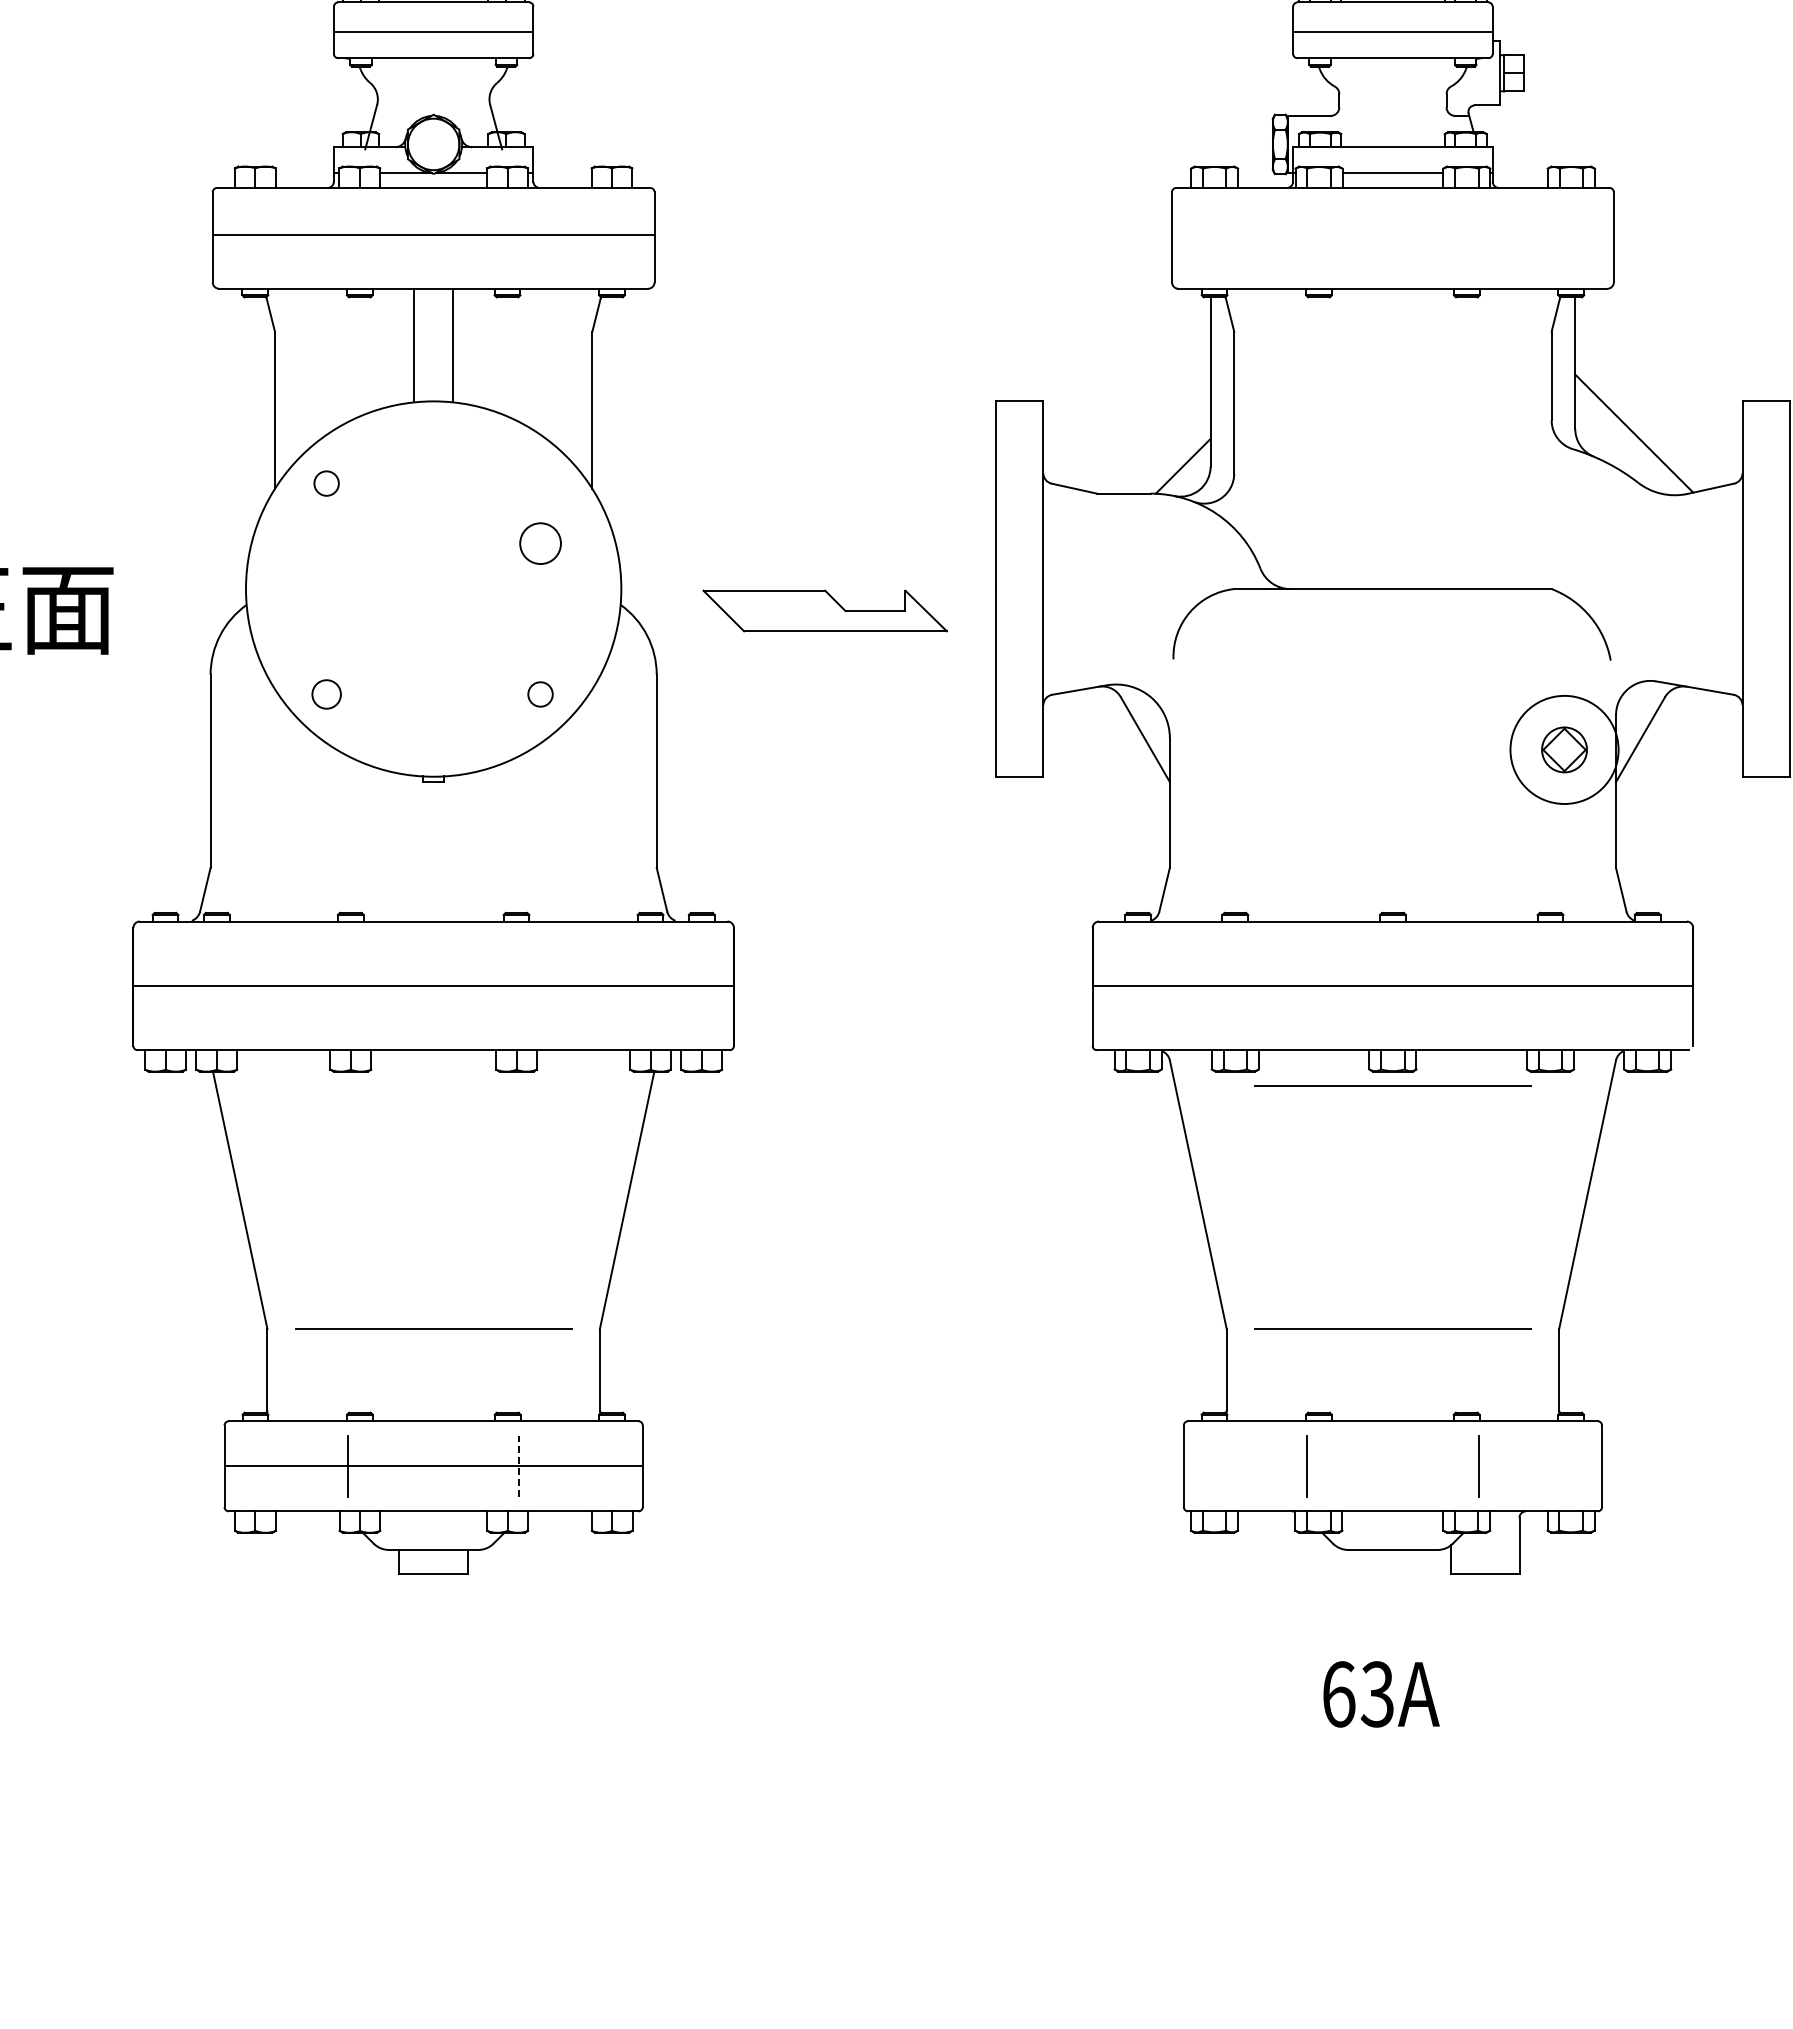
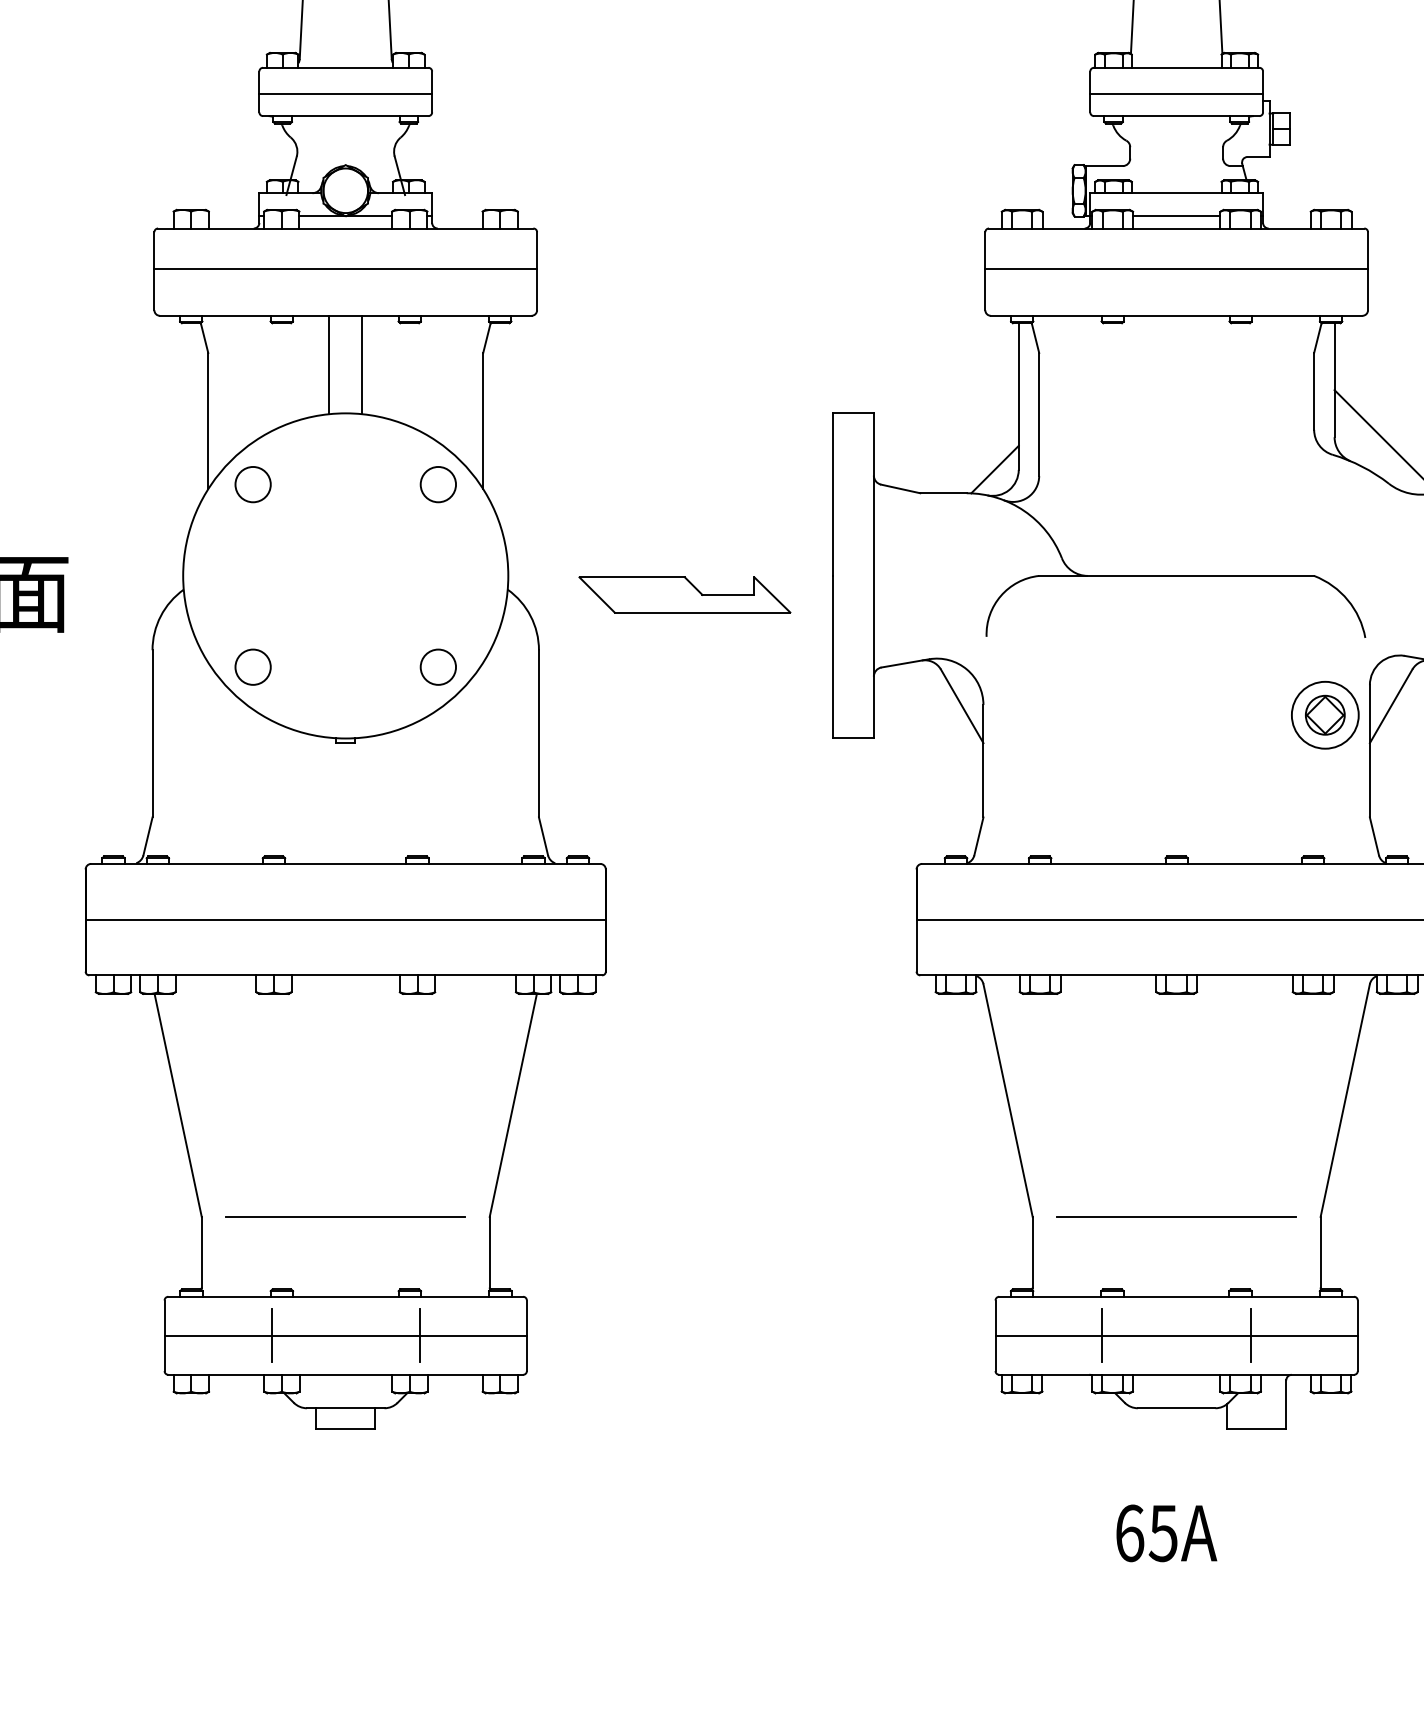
line: (1392, 235) -> (1176, 269), added
circle: (326, 483) -> (252, 484), size x1.67
circle: (540, 543) -> (438, 484), moved
circle: (326, 694) -> (252, 667), size x1.43
circle: (540, 694) -> (438, 667), size x1.67
circle: (1564, 749) -> (1325, 714), size x0.71
line: (1392, 1085) -> (1176, 1005), removed
line: (519, 1465) -> (420, 1335), dashed -> solid
line: (1392, 1466) -> (1176, 1335), added
text: (1376, 1694) -> (1162, 1533), 63A -> 65A

